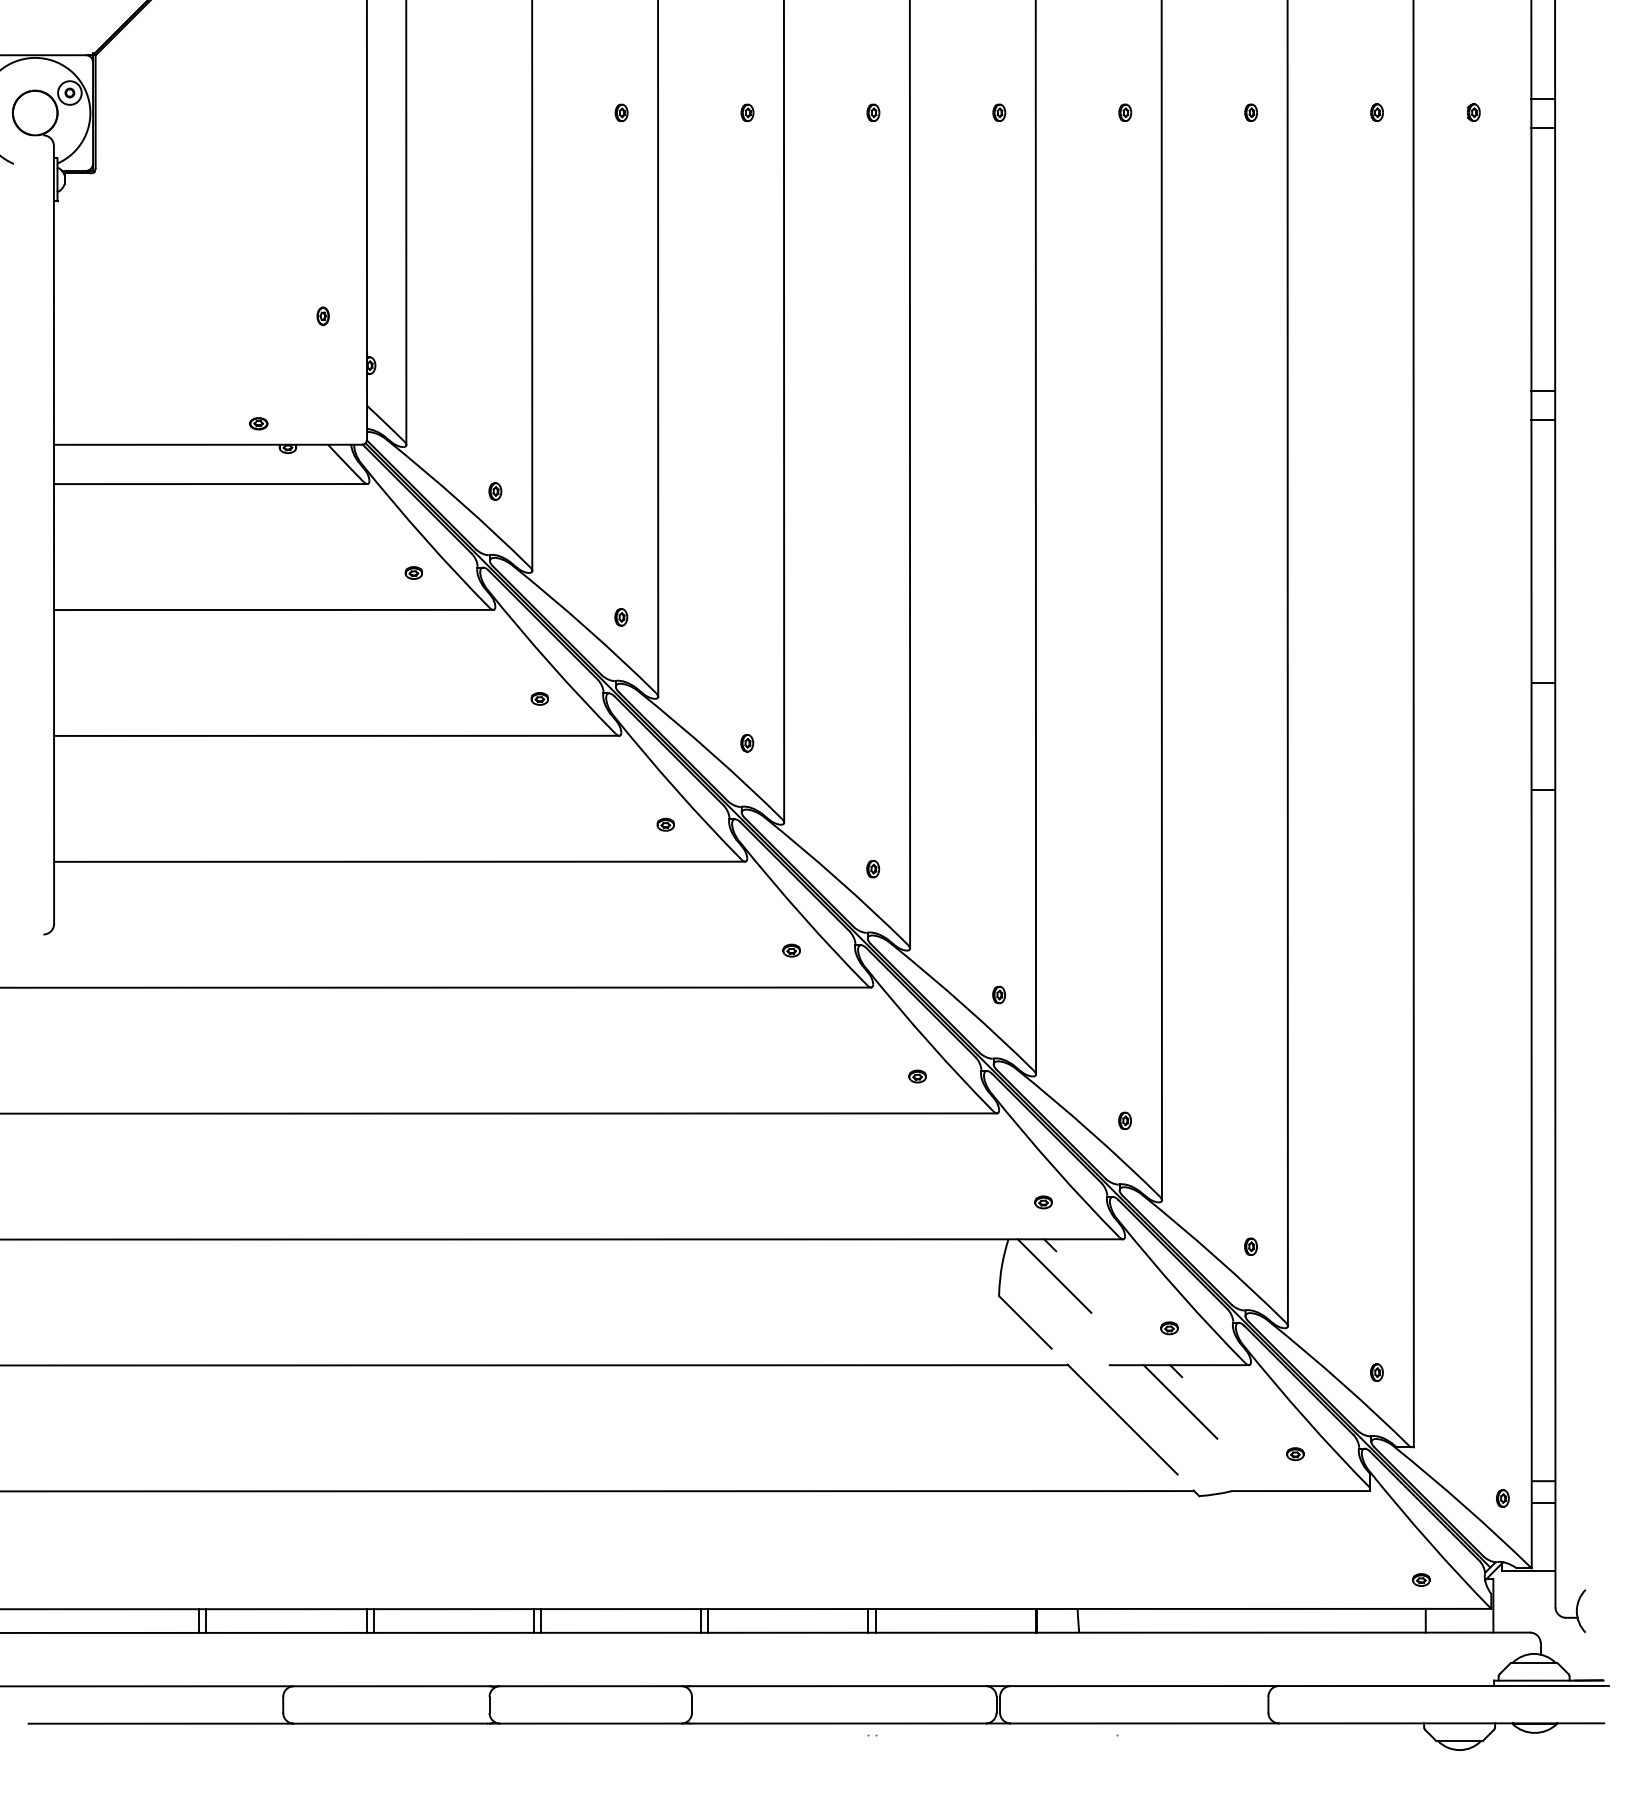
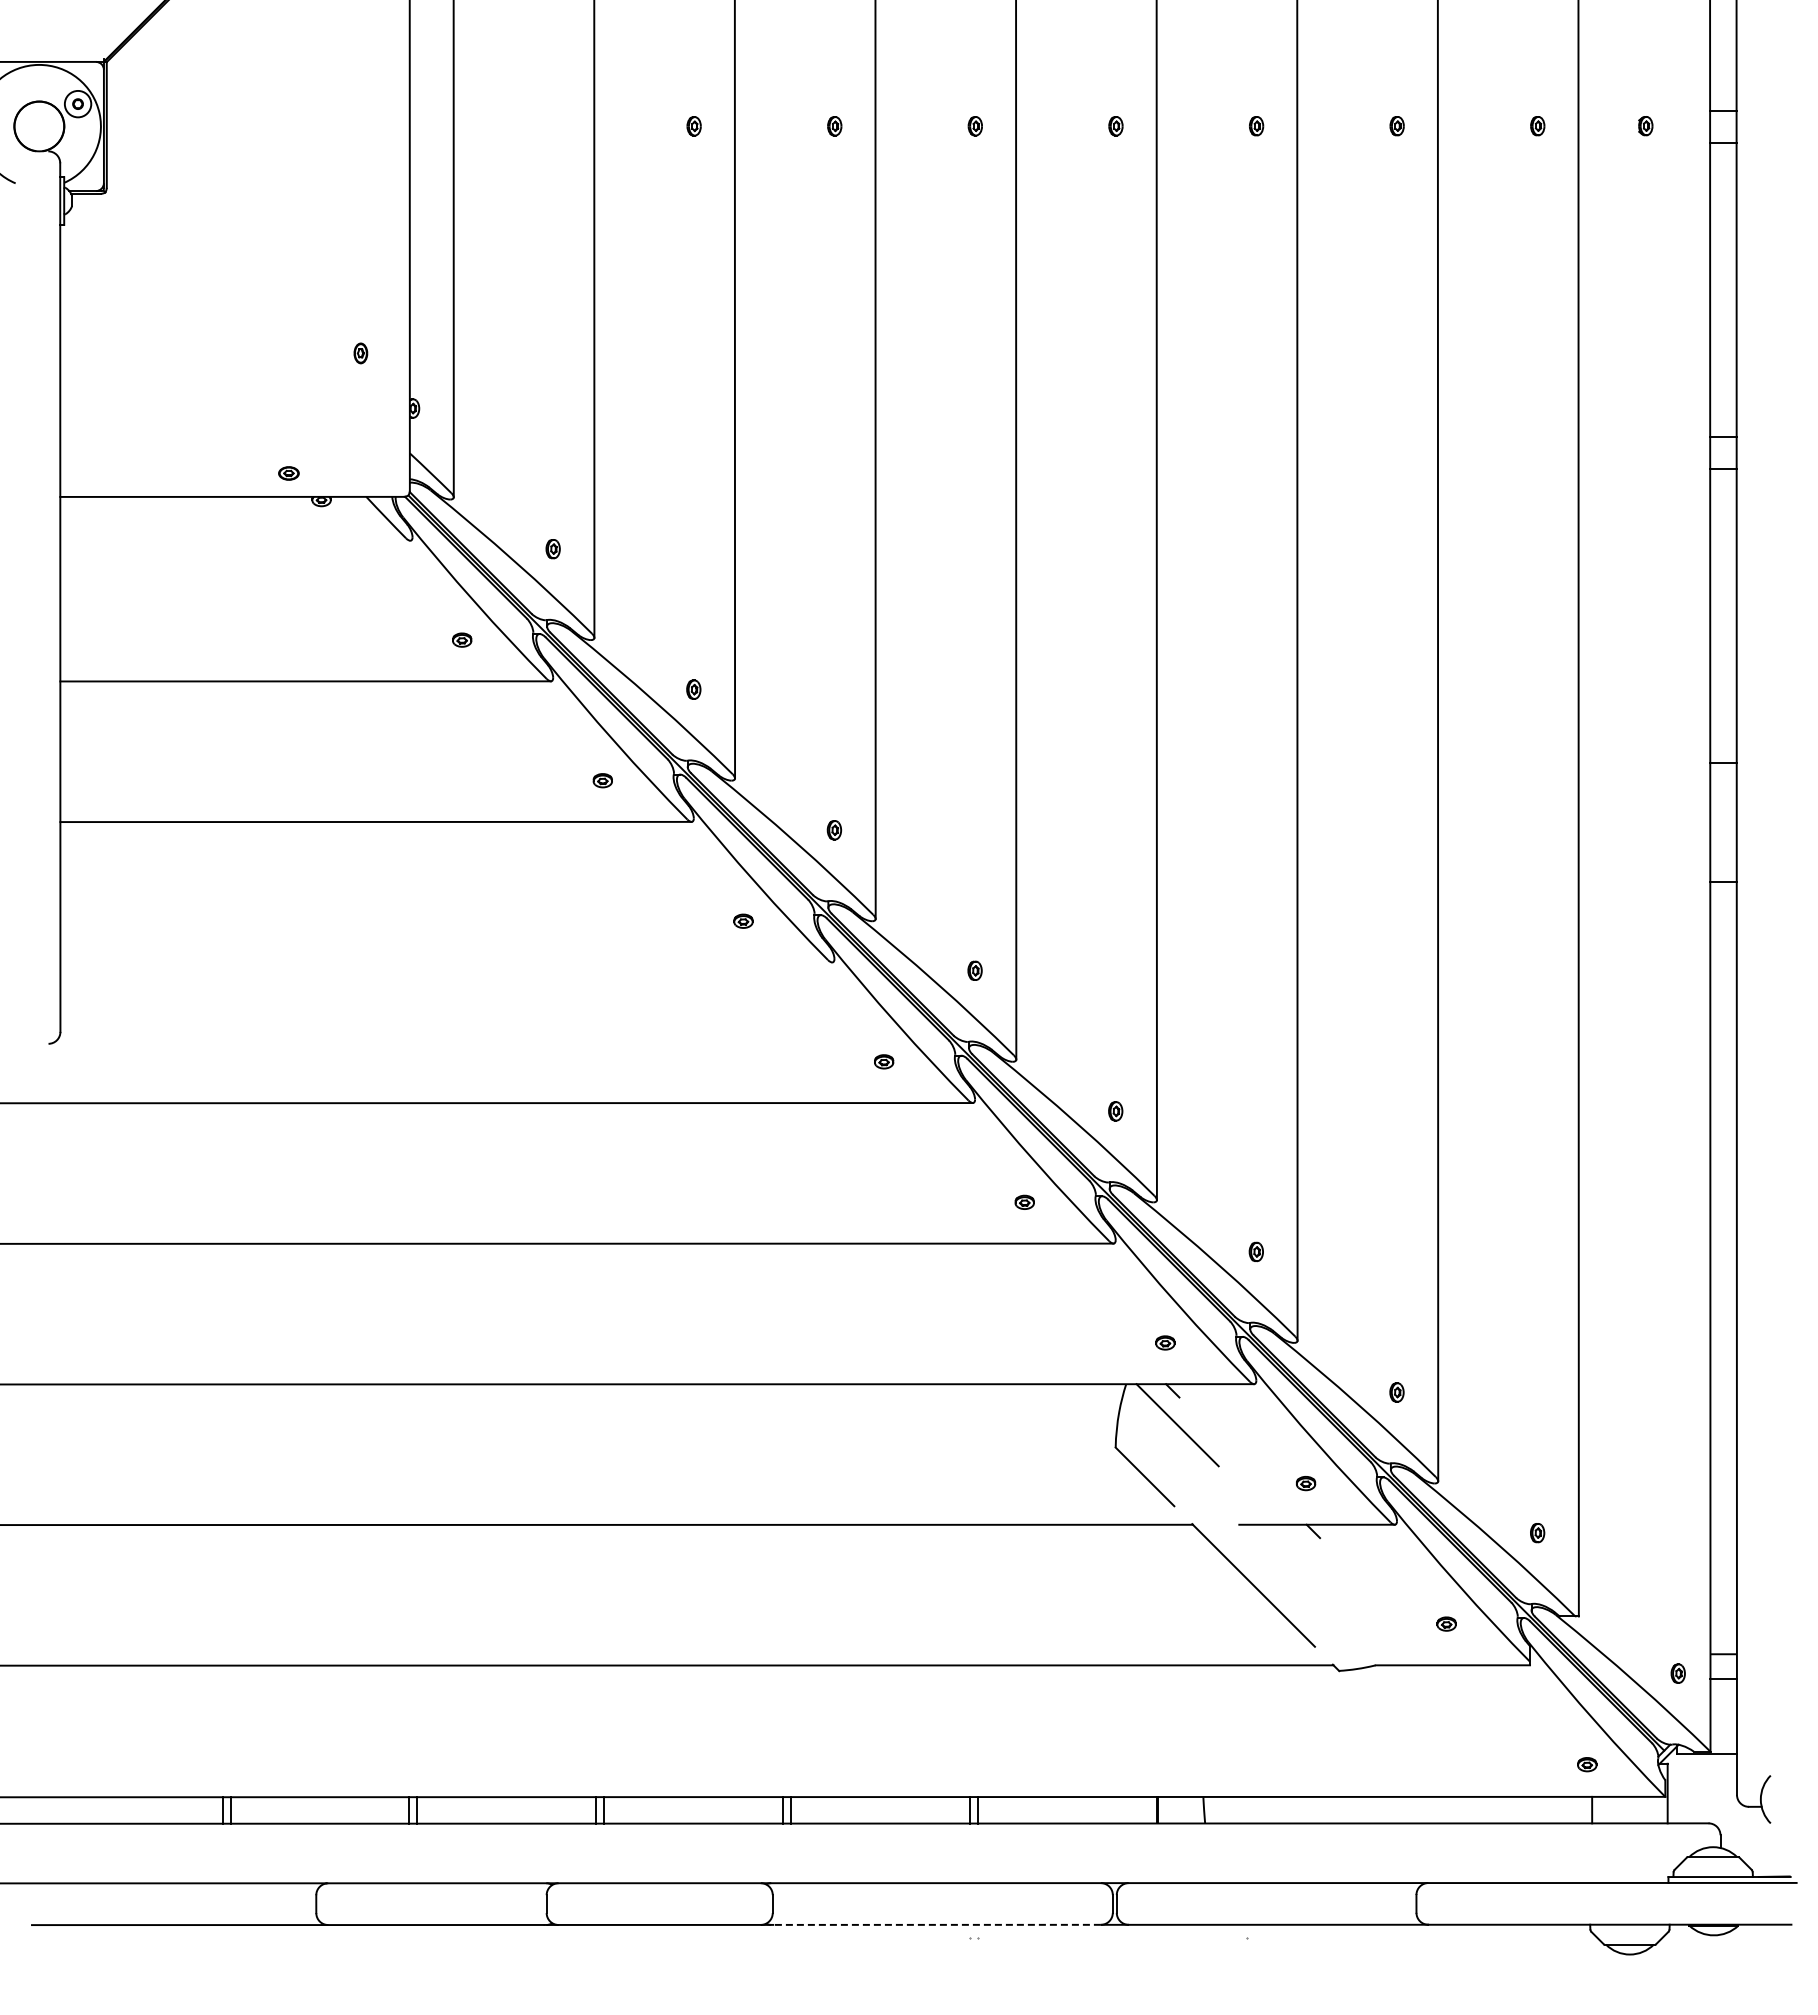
line: (210, 483) -> (235, 540), removed
line: (399, 861) -> (446, 962), removed
line: (1180, 1401) -> (1318, 1565), removed
line: (839, 1723) -> (937, 1924), solid -> dashed

